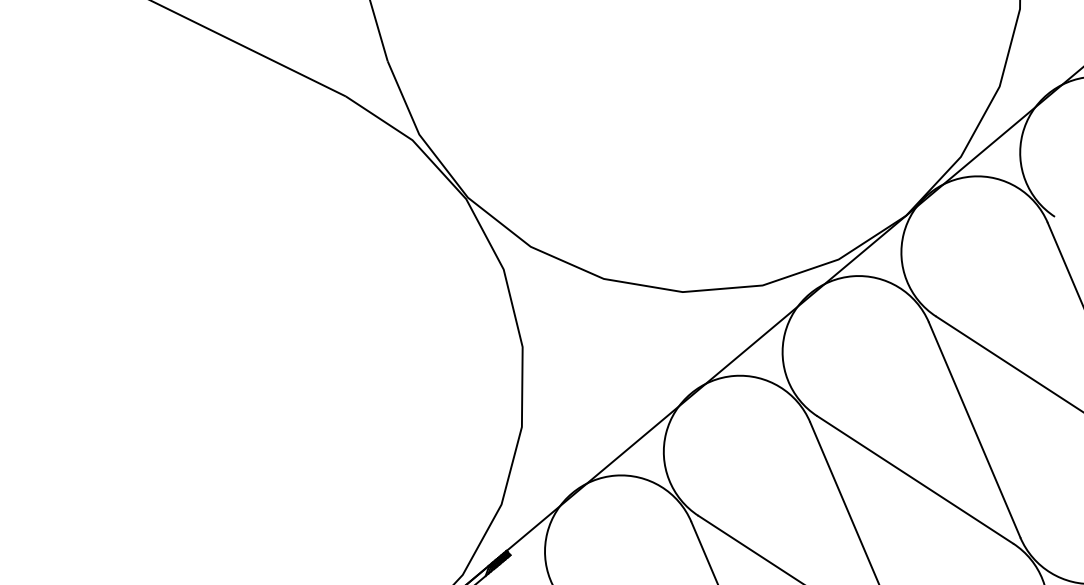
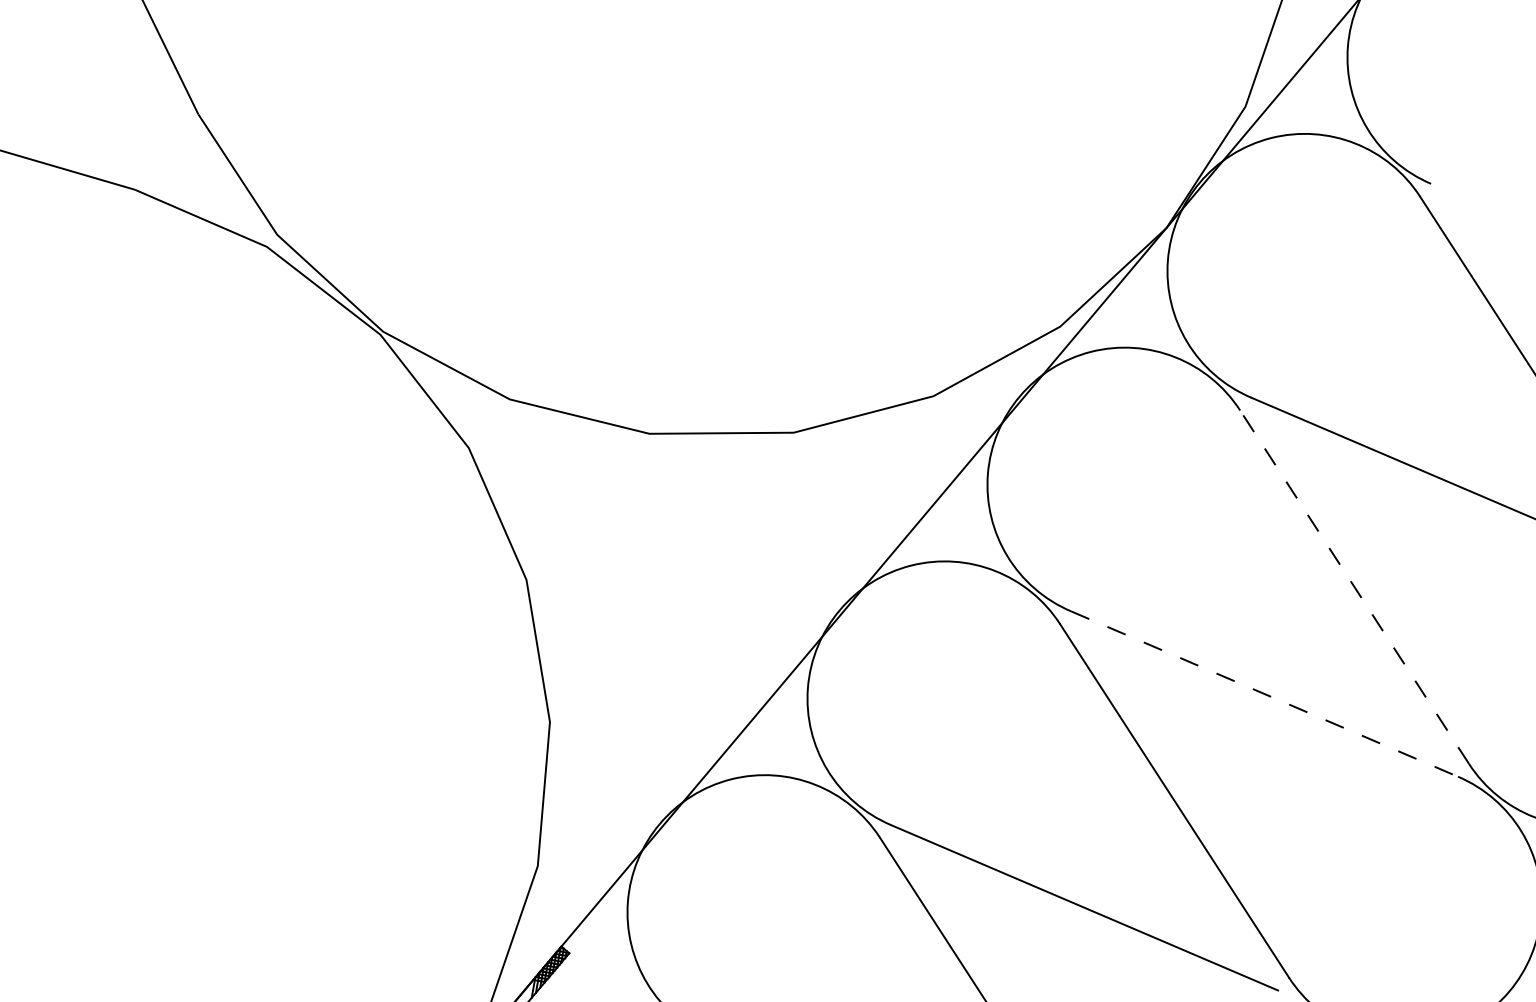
line: (974, 430) -> (1354, 588), solid -> dashed
line: (915, 479) -> (1264, 693), solid -> dashed

